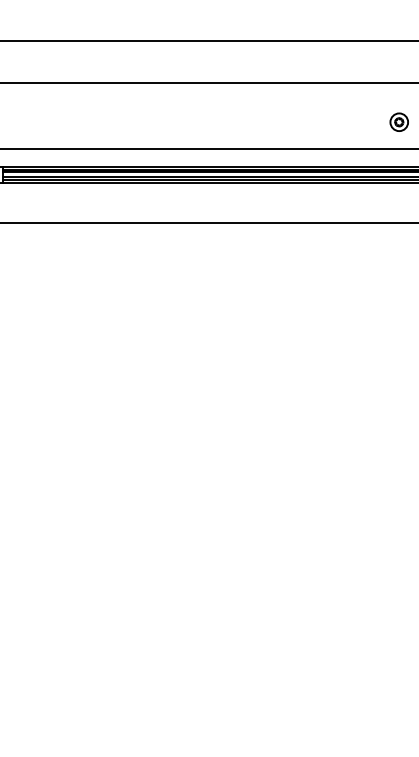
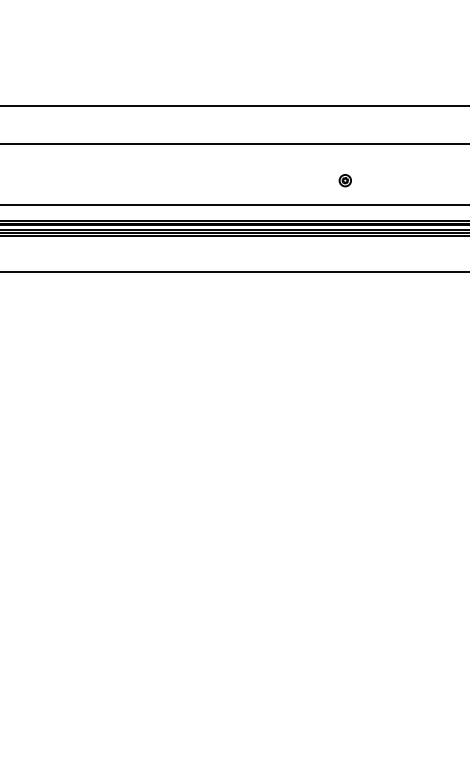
part: (398, 122) -> (344, 180), size x0.71

